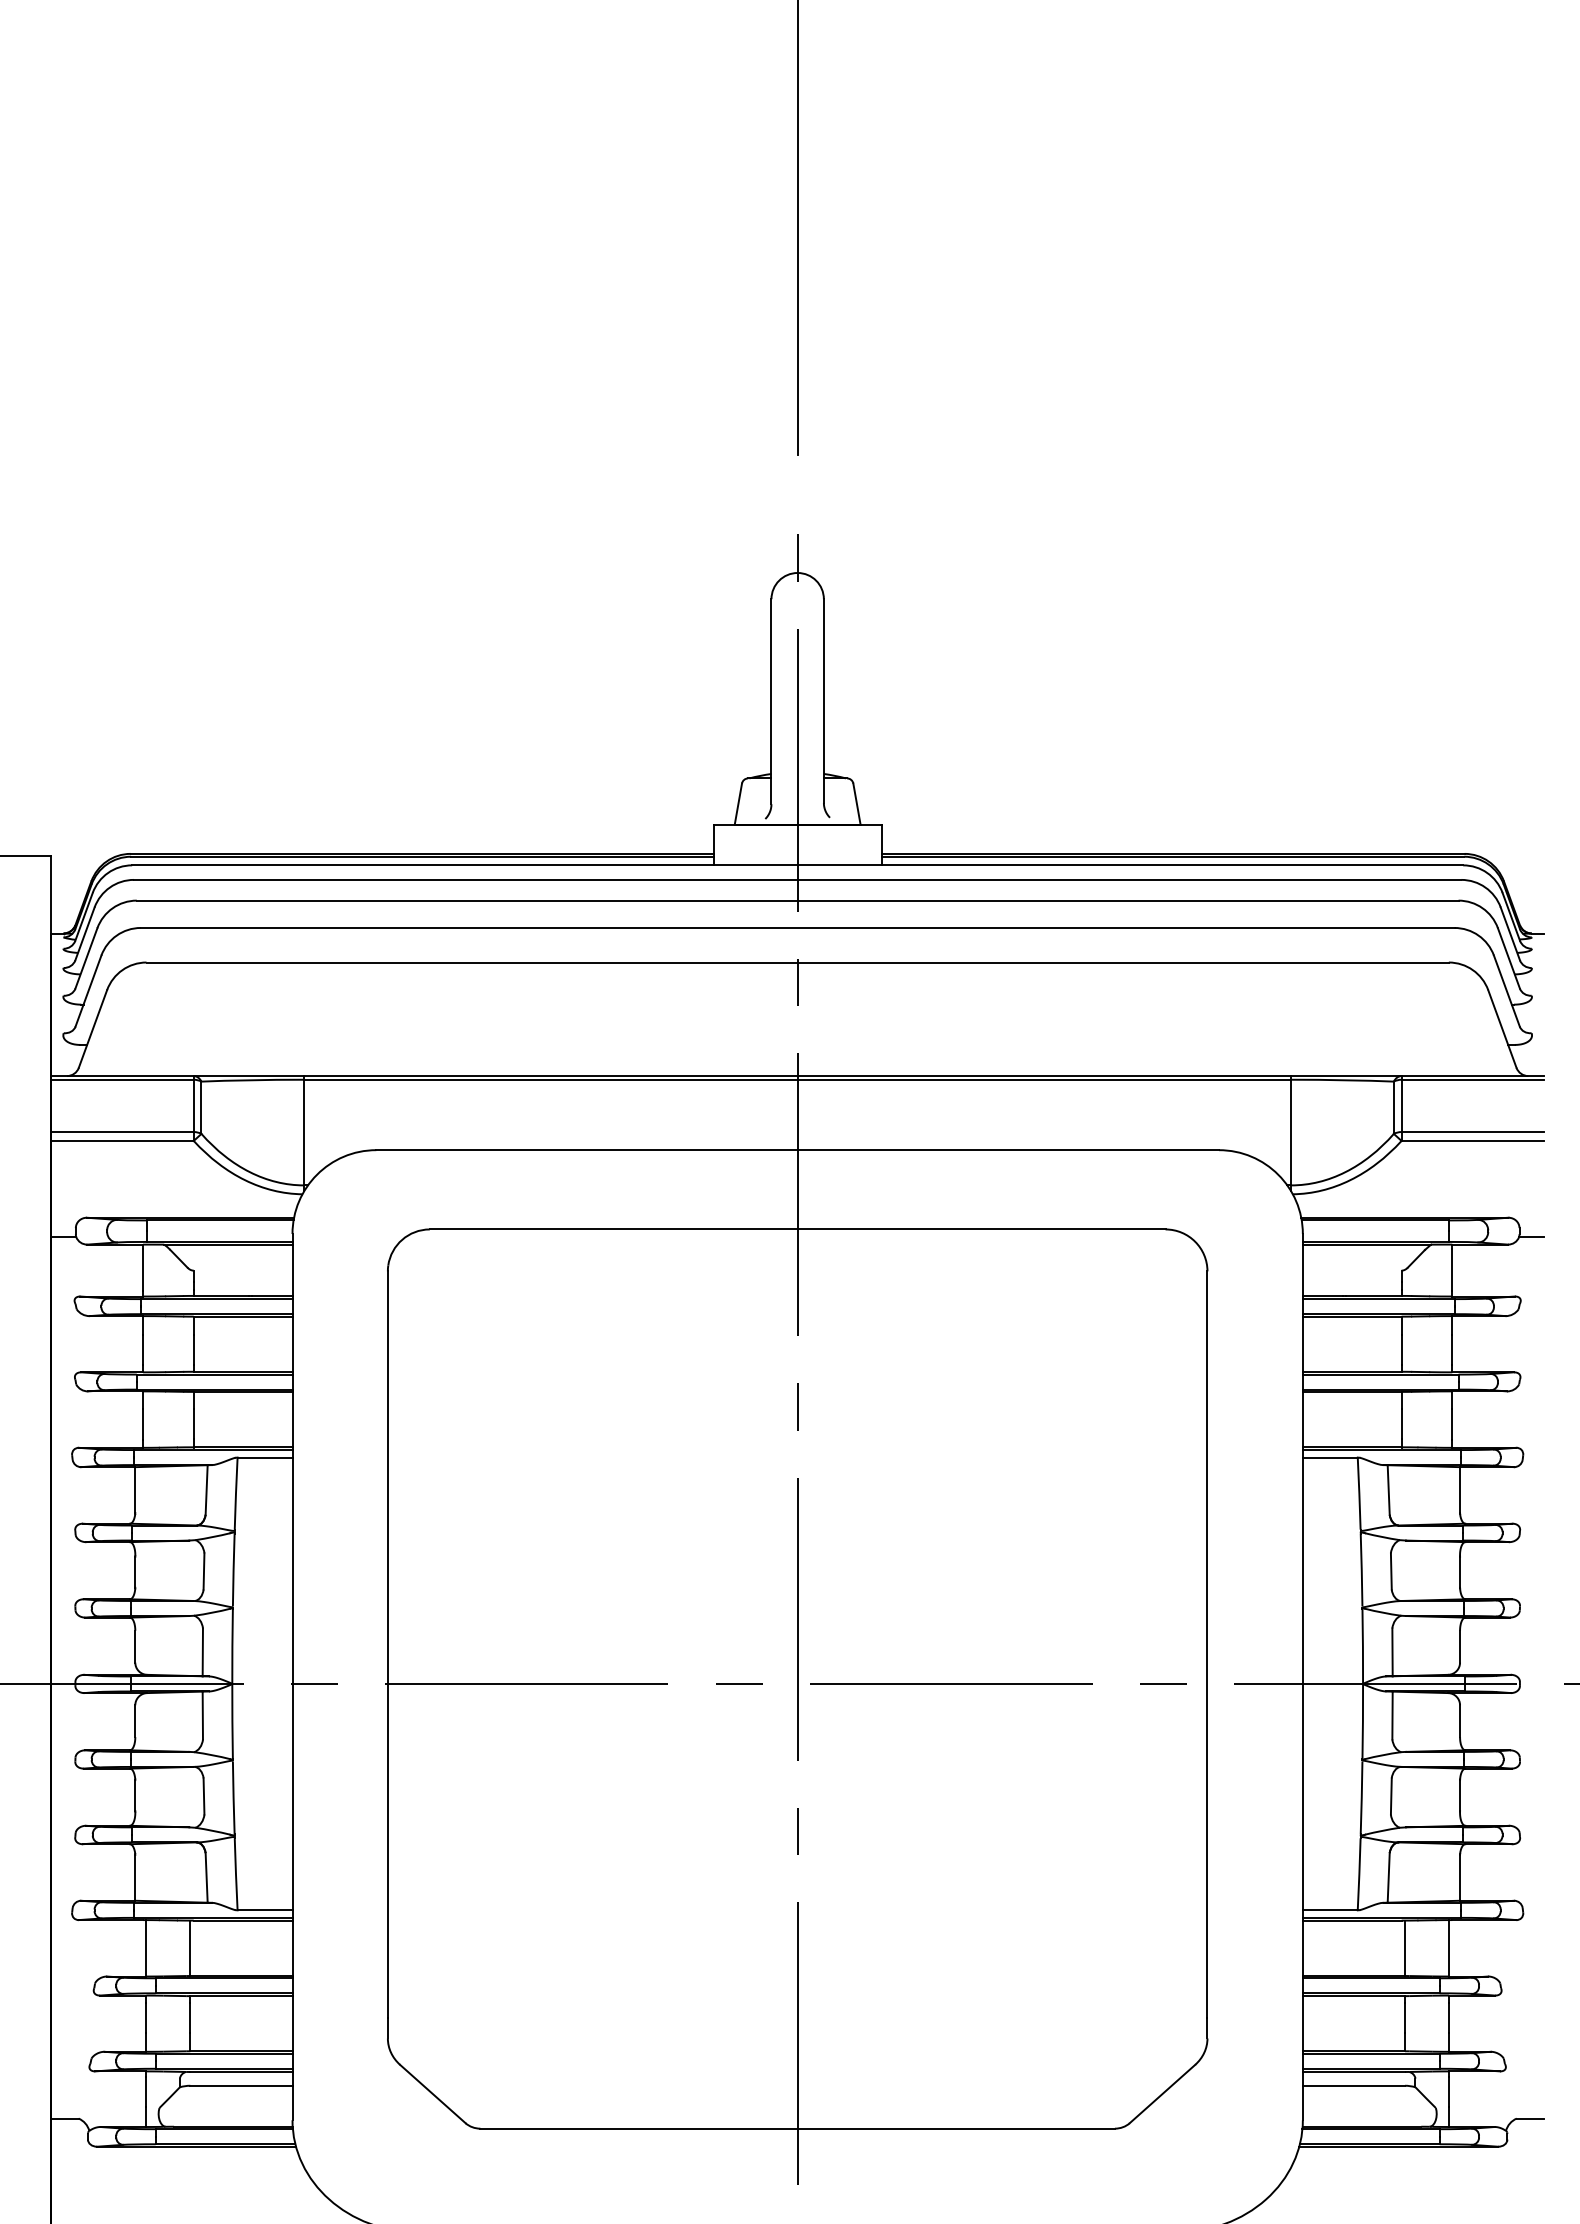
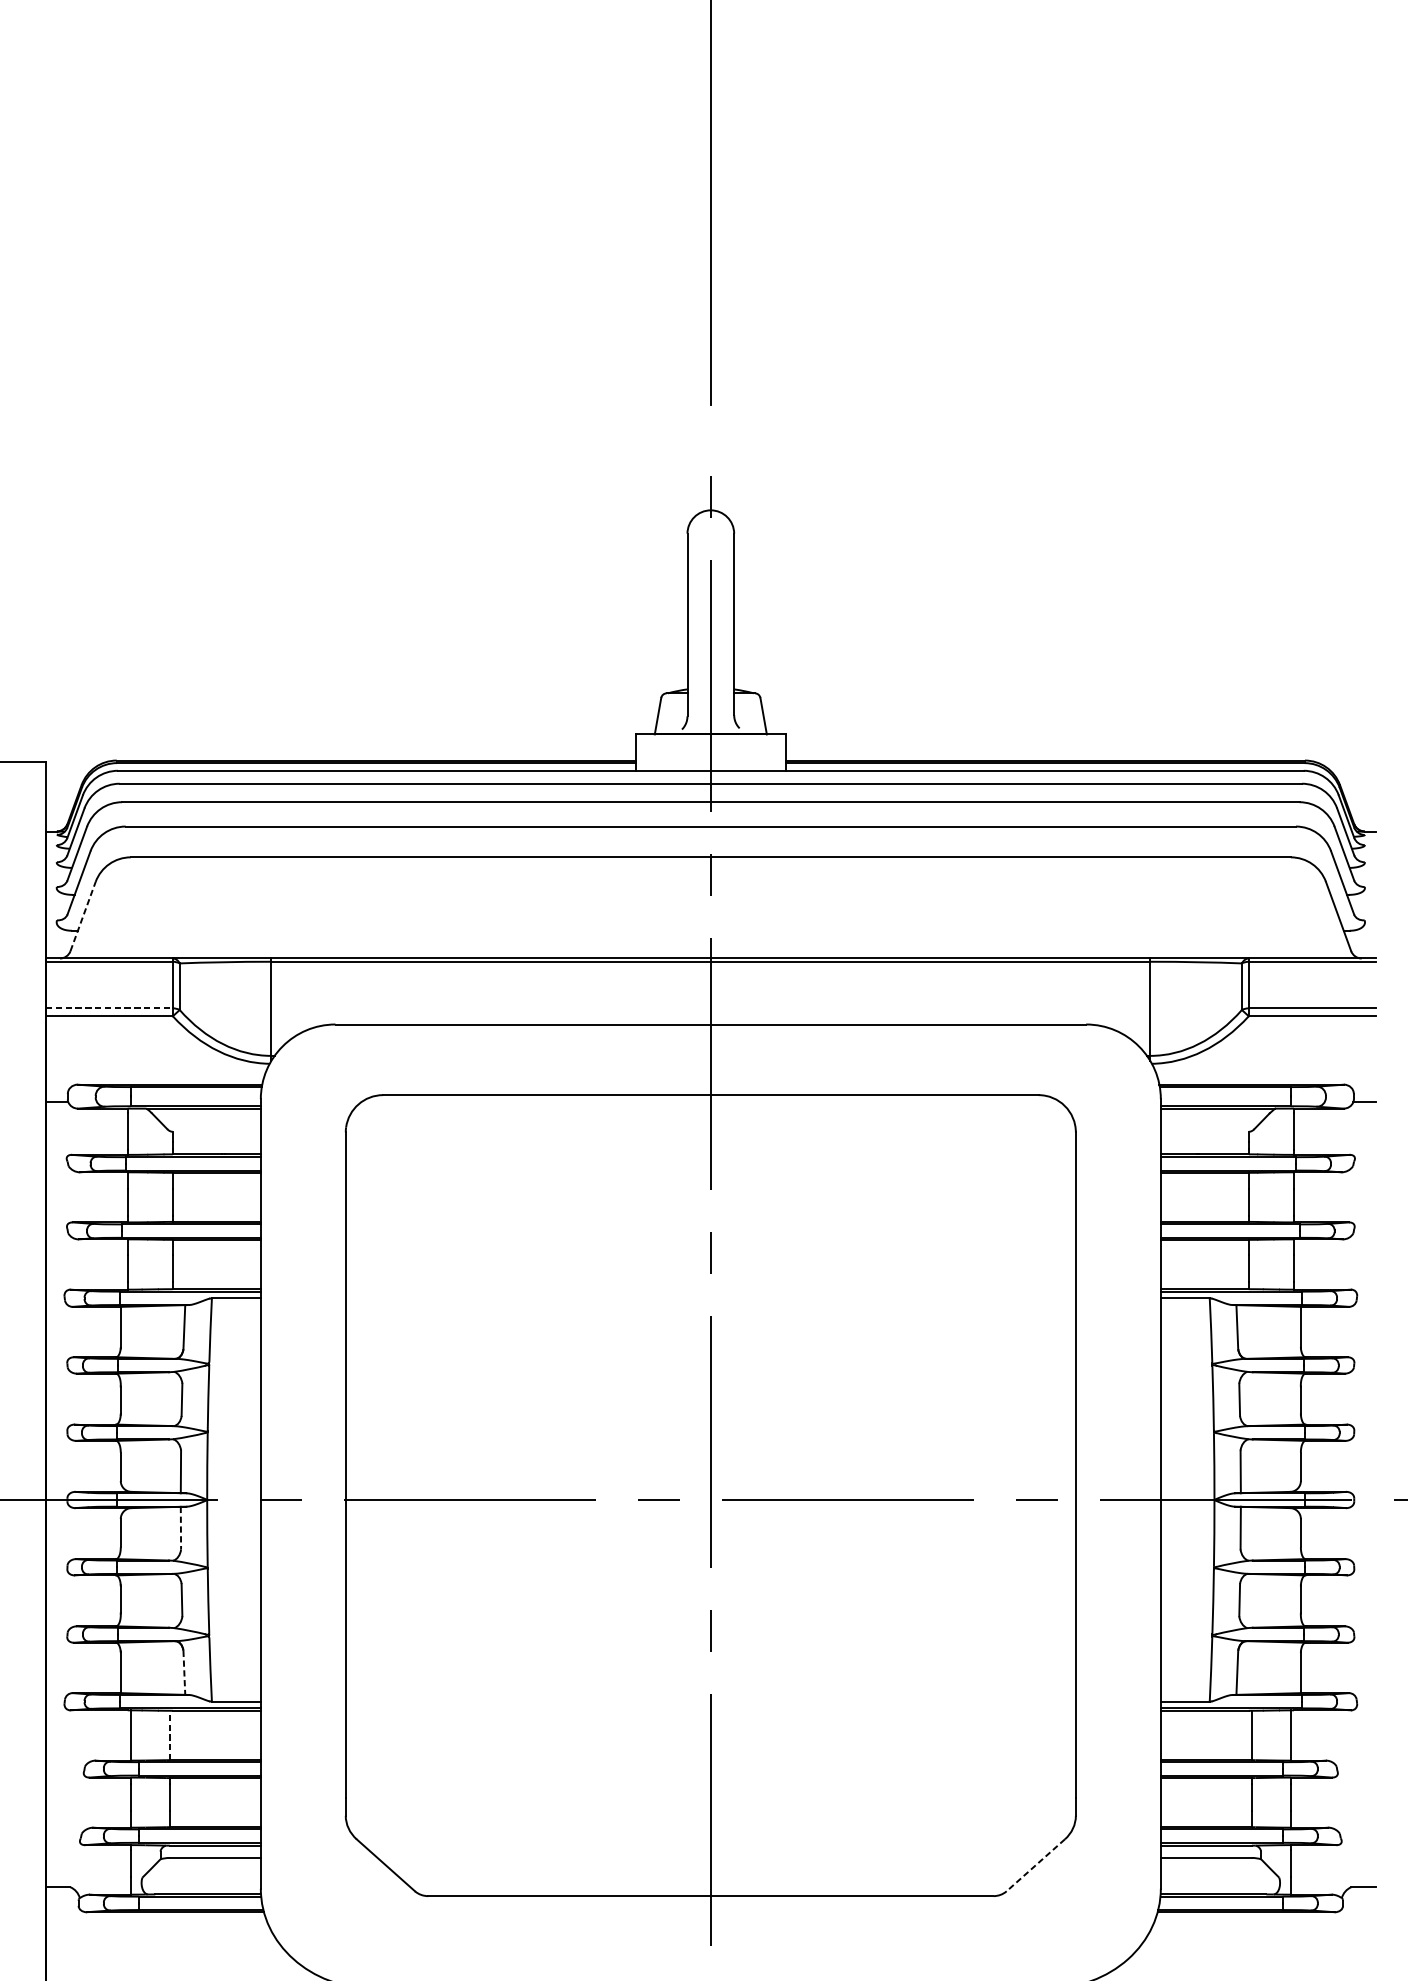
line: (93, 1028) -> (83, 916), solid -> dashed
line: (123, 1132) -> (110, 1008), solid -> dashed
line: (202, 1715) -> (180, 1528), solid -> dashed
line: (206, 1877) -> (184, 1672), solid -> dashed
line: (190, 1948) -> (169, 1735), solid -> dashed
line: (1162, 2094) -> (1035, 1865), solid -> dashed

